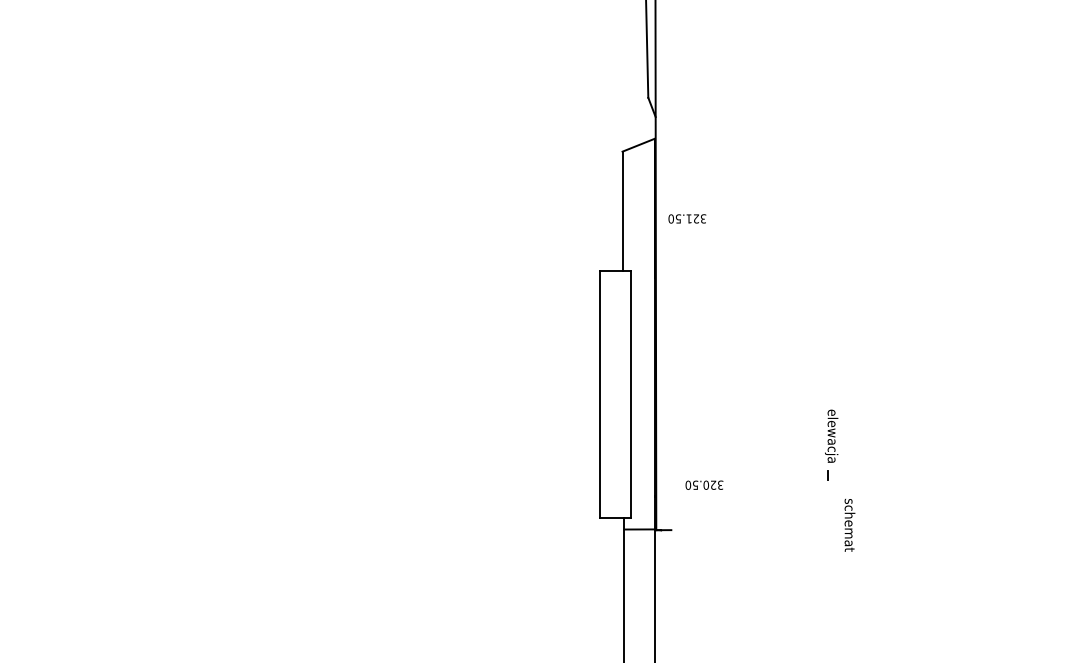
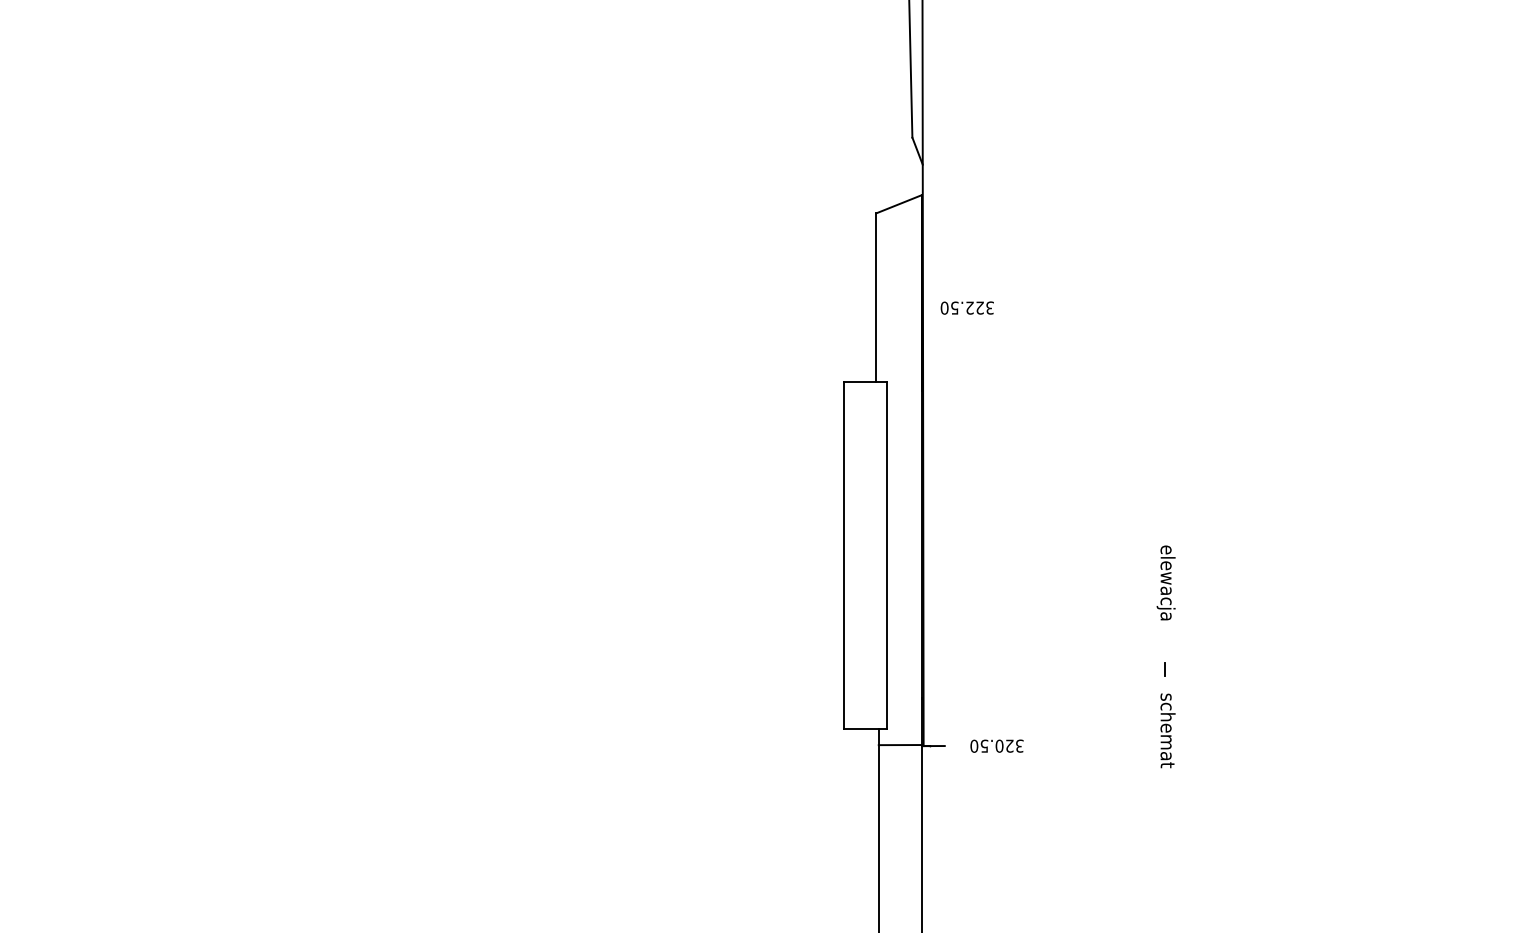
text: (688, 218) -> (968, 307), 321.50 -> 322.50
text: (831, 435) -> (1165, 581), moved
text: (704, 484) -> (997, 745), moved
text: (849, 524) -> (1167, 729), moved

